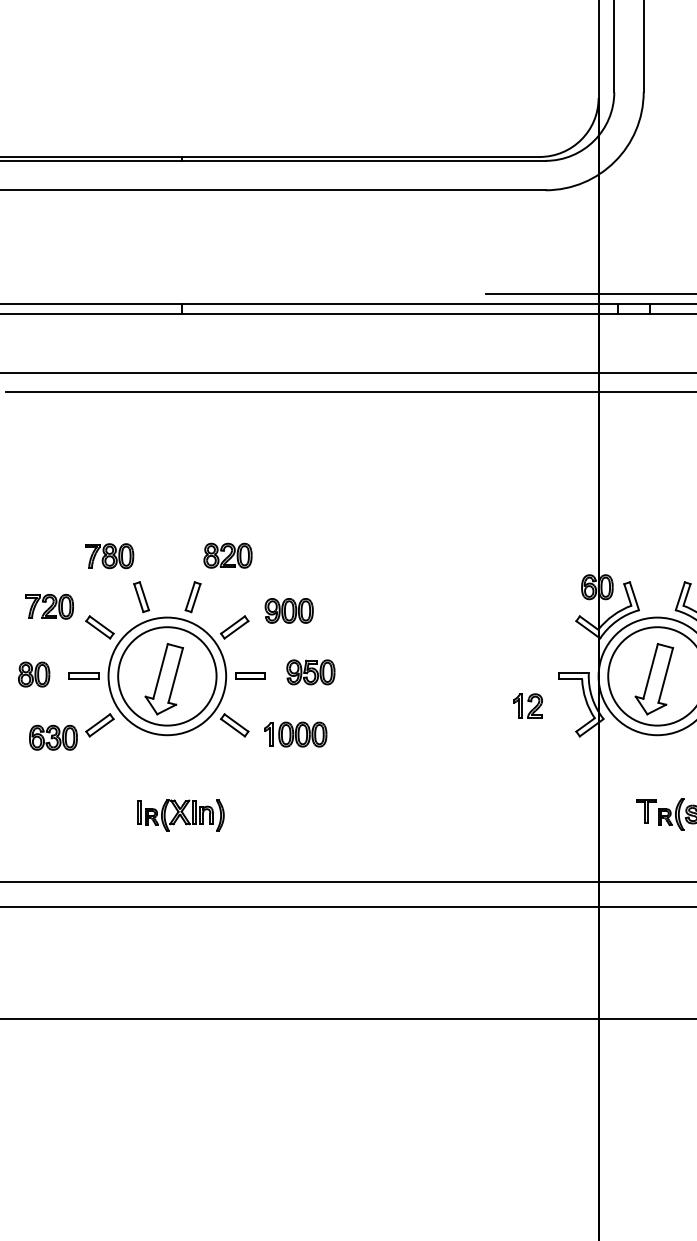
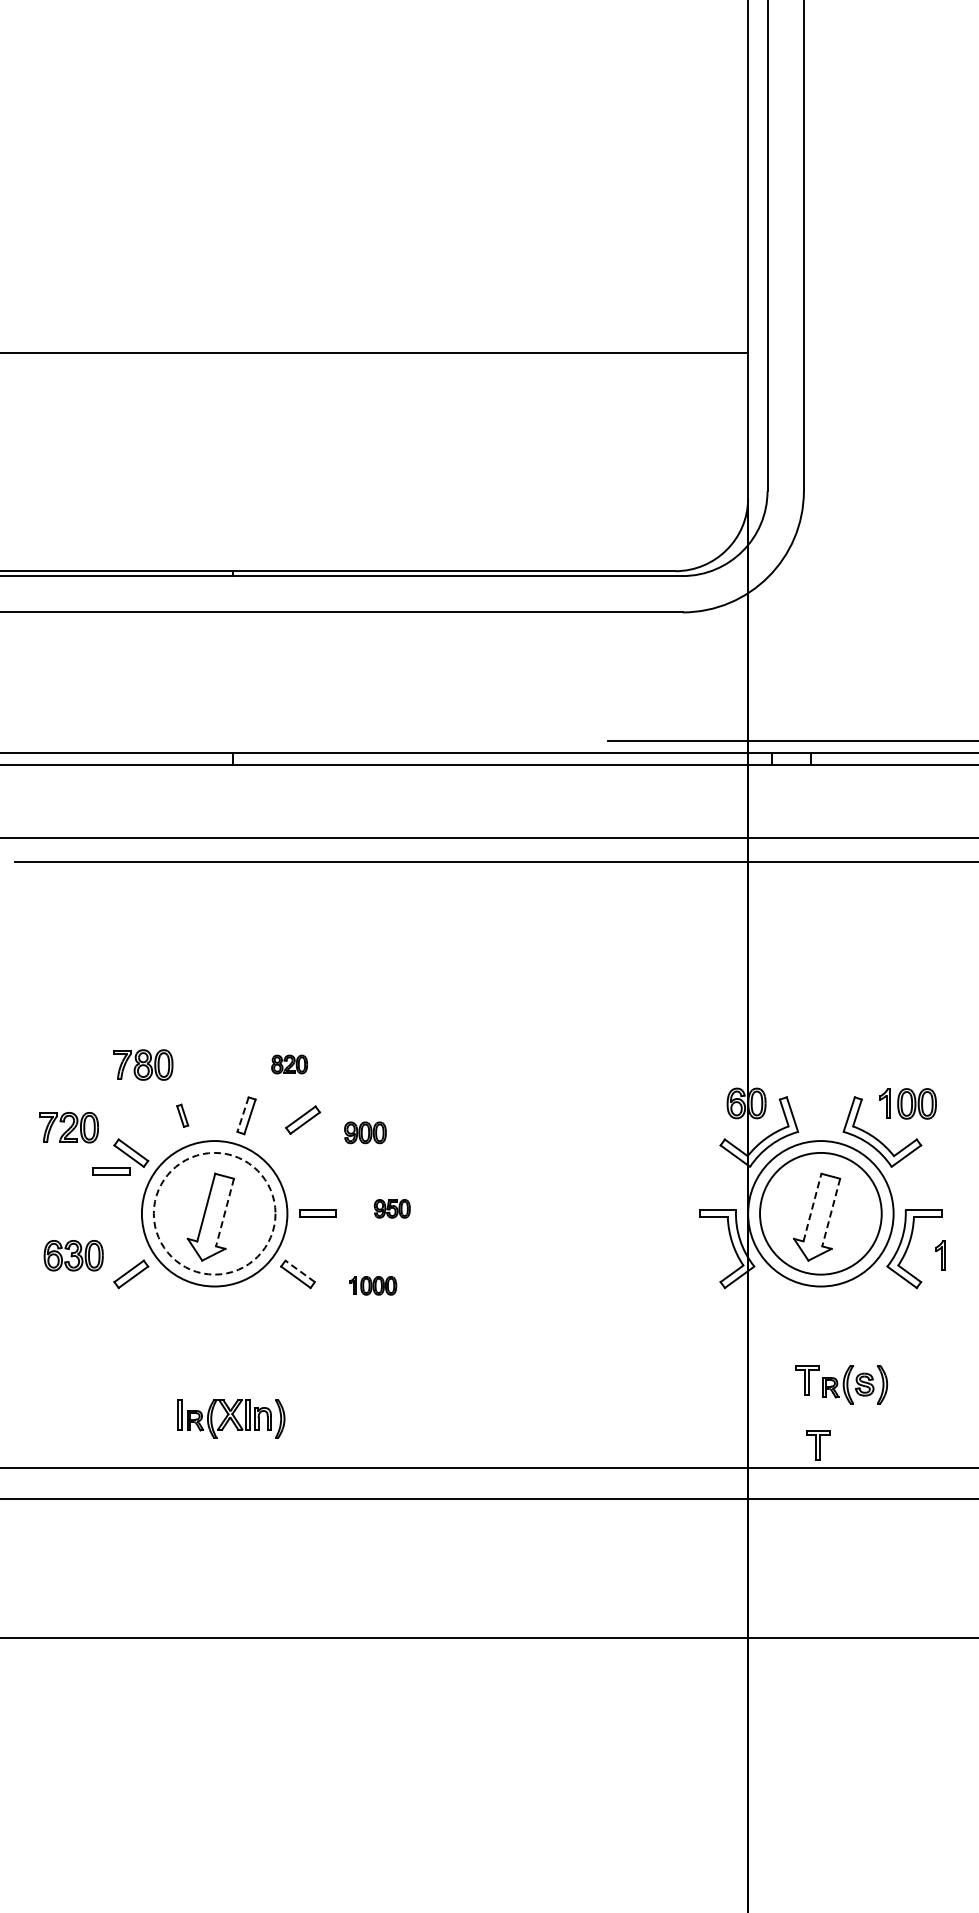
part: (227, 555) -> (289, 1064), size x0.6
part: (141, 596) -> (182, 1115), size x0.6
line: (189, 596) -> (242, 1115), solid -> dashed
part: (289, 610) -> (365, 1132), size x0.7
part: (235, 626) -> (303, 1119), moved
line: (650, 671) -> (812, 1207), solid -> dashed
part: (311, 672) -> (392, 1208), size x0.6
part: (33, 674) -> (49, 1211), removed
line: (176, 675) -> (225, 1212), solid -> dashed
line: (666, 675) -> (831, 1212), solid -> dashed
part: (83, 676) -> (111, 1171), moved
circle: (167, 676) -> (214, 1213), solid -> dashed
part: (527, 706) -> (660, 1250), removed
line: (235, 723) -> (299, 1271), solid -> dashed
part: (295, 734) -> (373, 1285), size x0.6
part: (53, 737) -> (73, 1255), moved
part: (180, 815) -> (231, 1418), moved
part: (655, 863) -> (818, 1445), added

